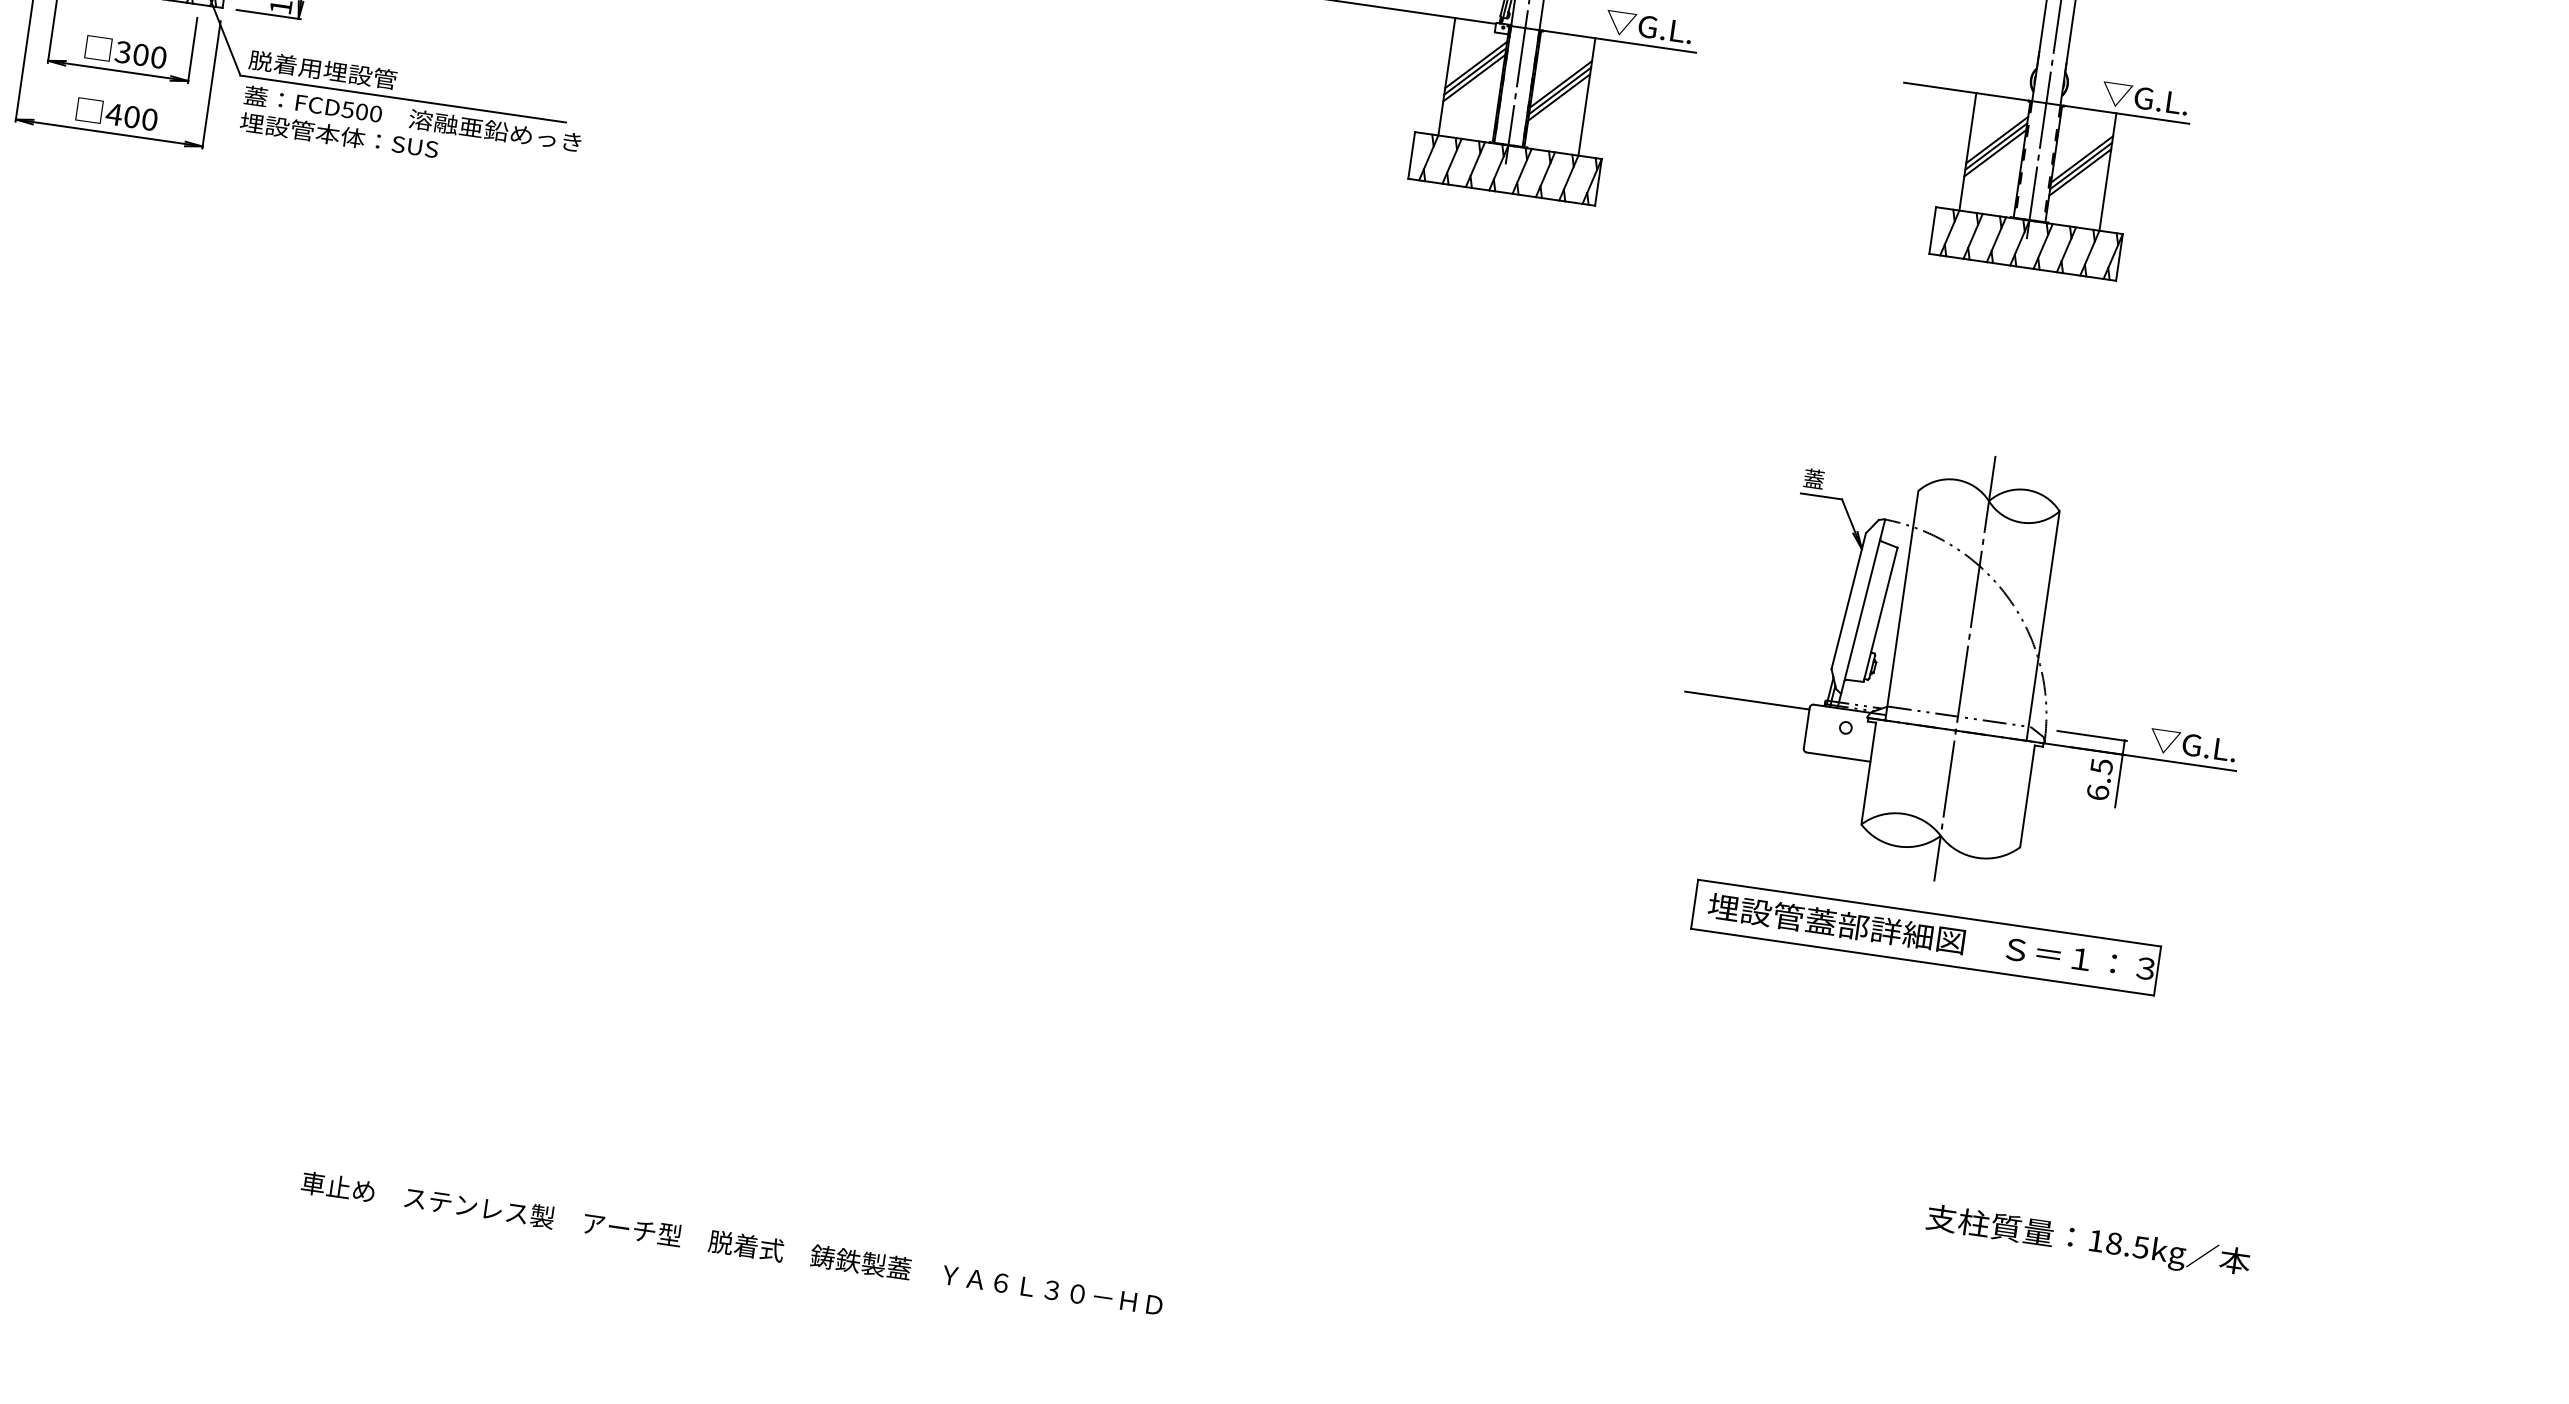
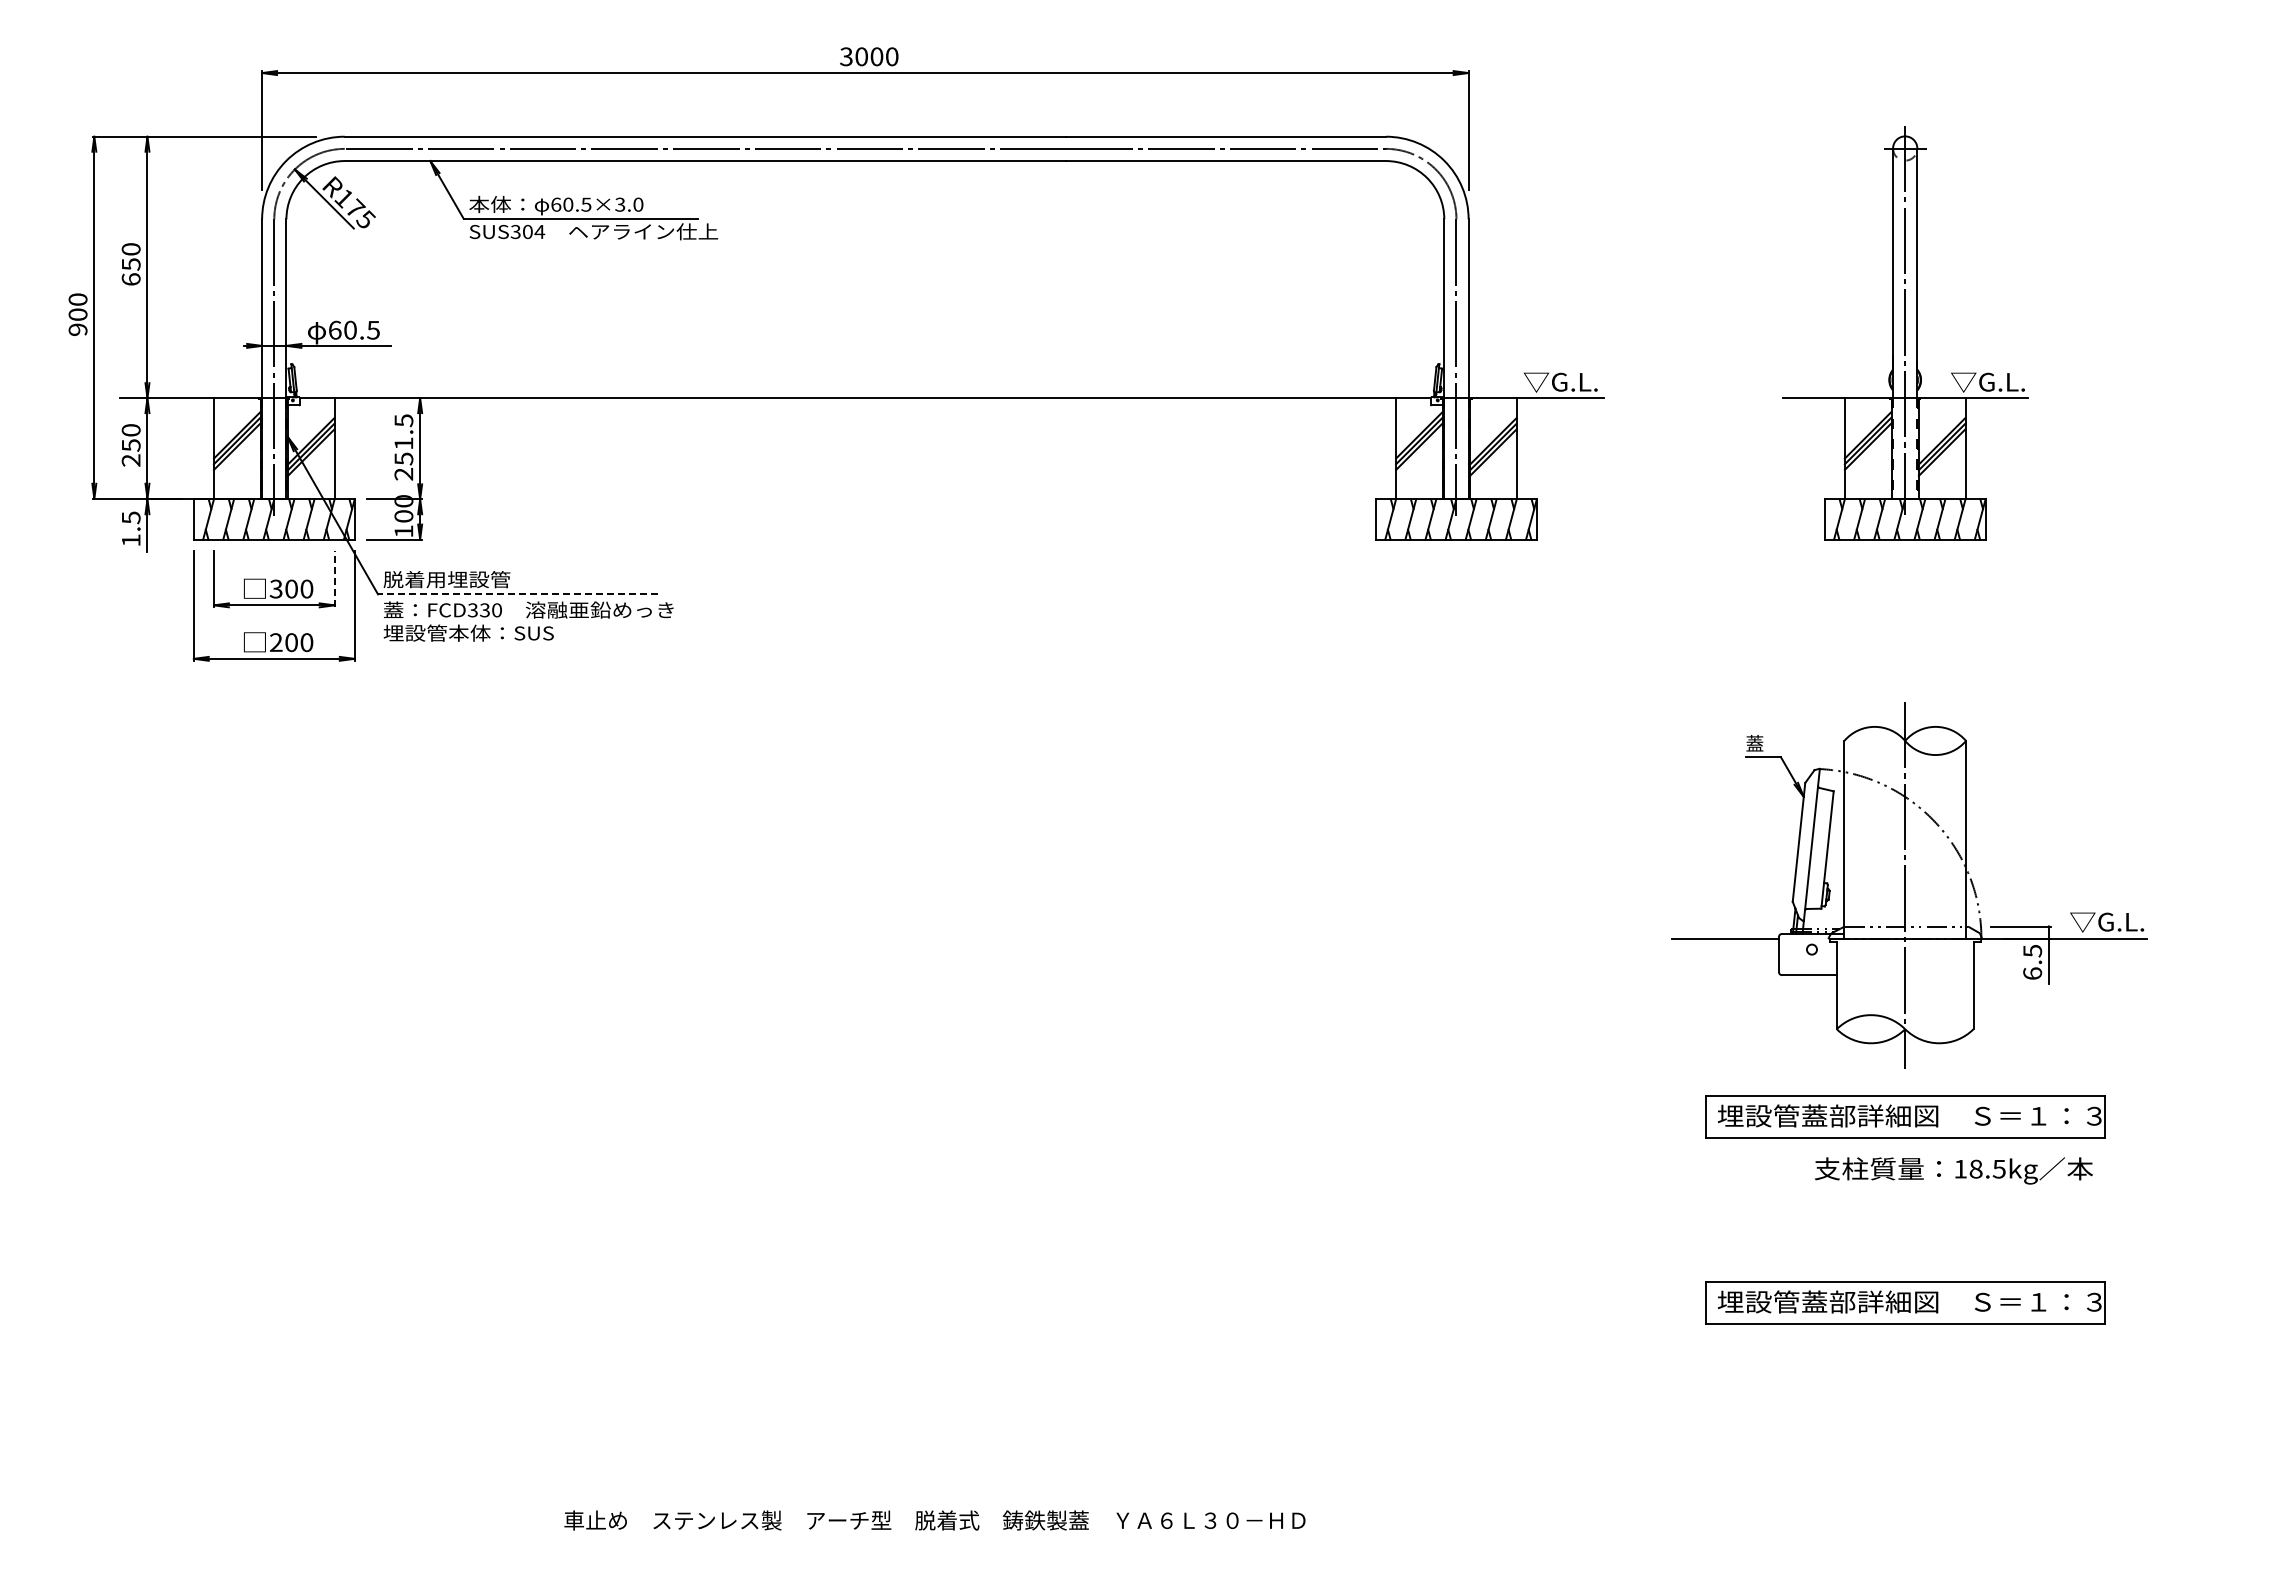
line: (192, 49) -> (334, 578), solid -> dashed
line: (402, 99) -> (517, 594), solid -> dashed
text: (354, 111) -> (478, 610), FCD500 -> FCD330
text: (114, 114) -> (276, 642), 400 -> 200
part: (1895, 1153) -> (1905, 1302), added
text: (2087, 1241) -> (1953, 1170), moved

